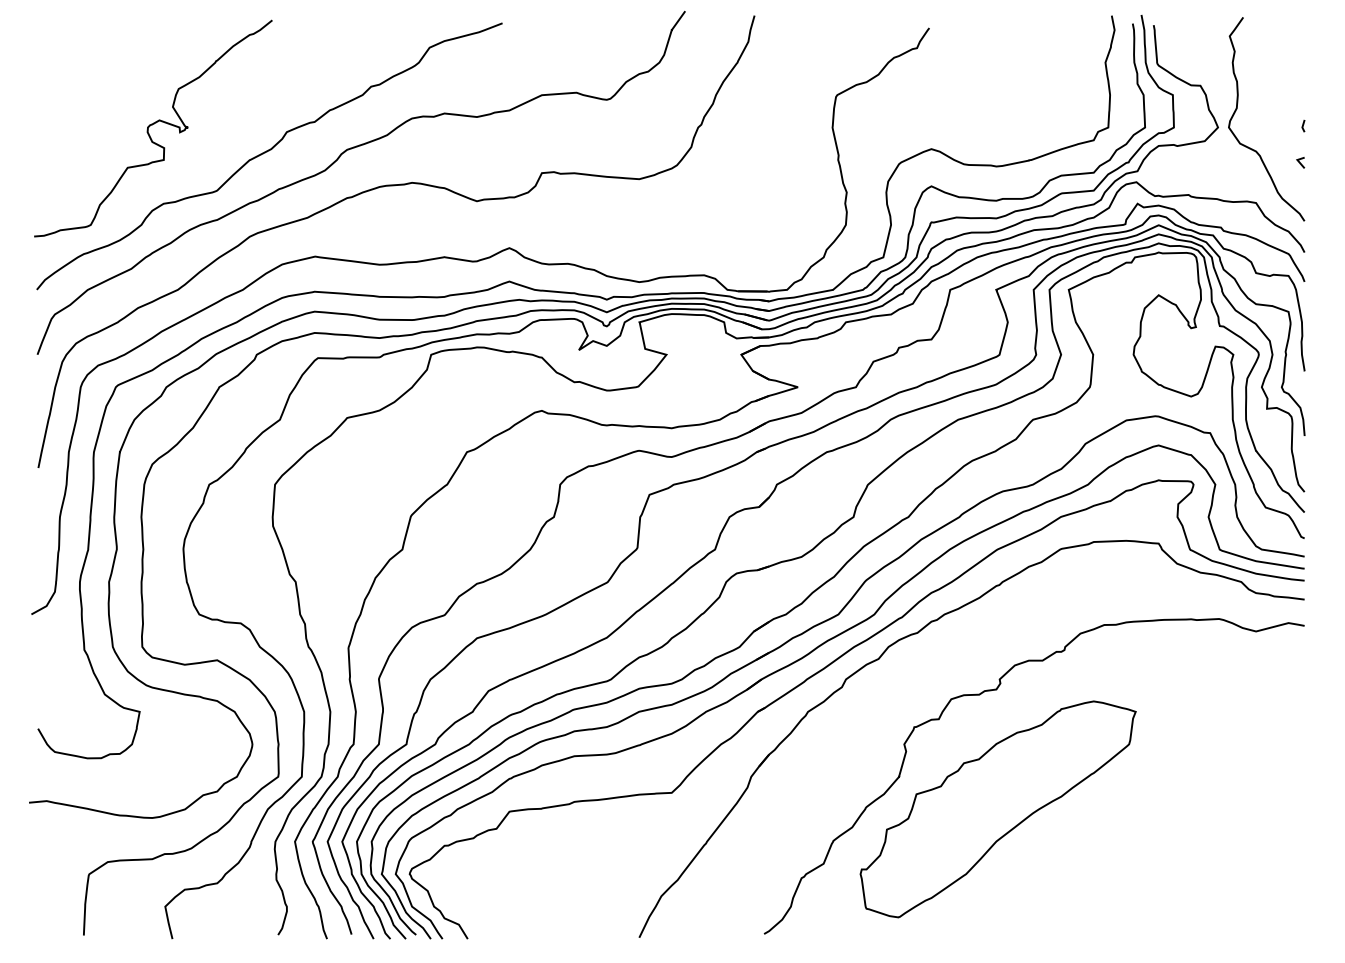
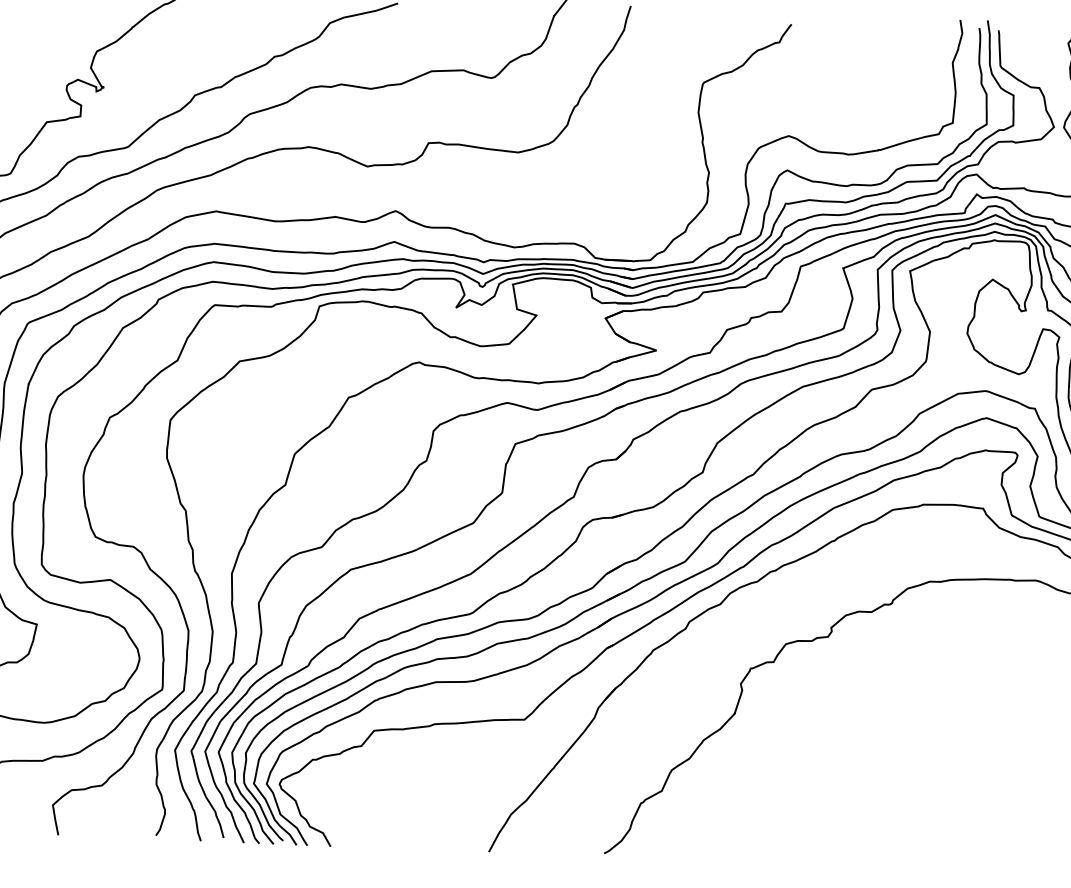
part: (997, 809) -> (824, 747), removed

